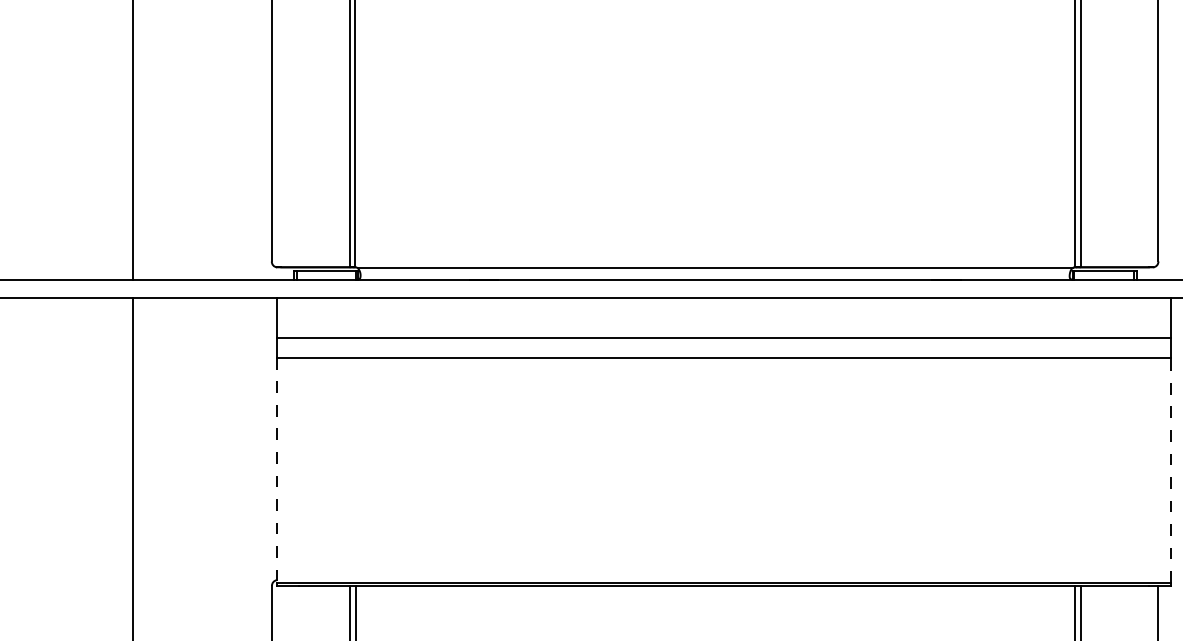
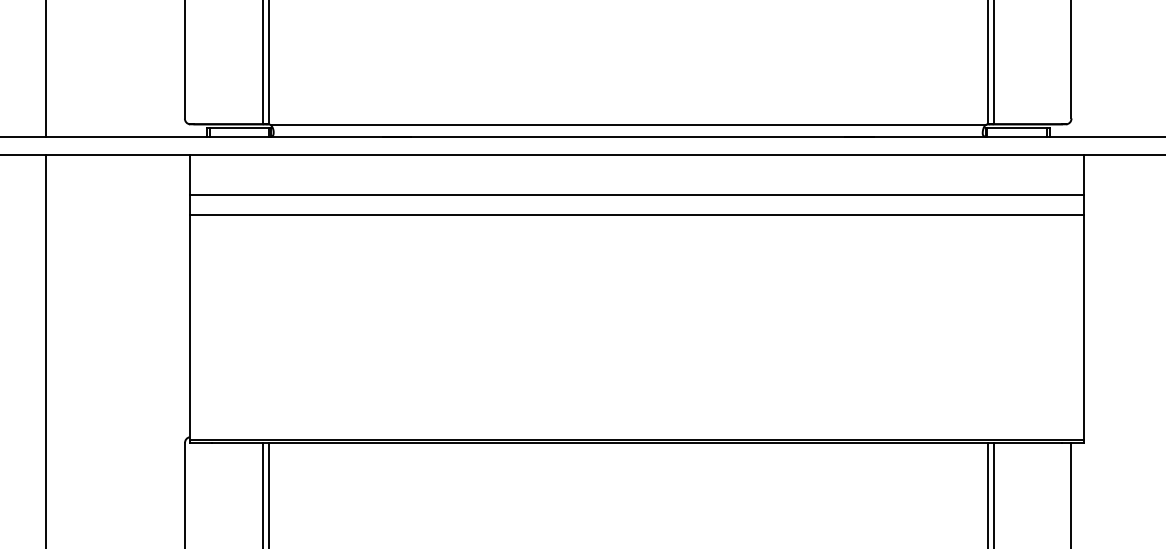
line: (276, 470) -> (189, 327), dashed -> solid
line: (1171, 470) -> (1084, 327), dashed -> solid

